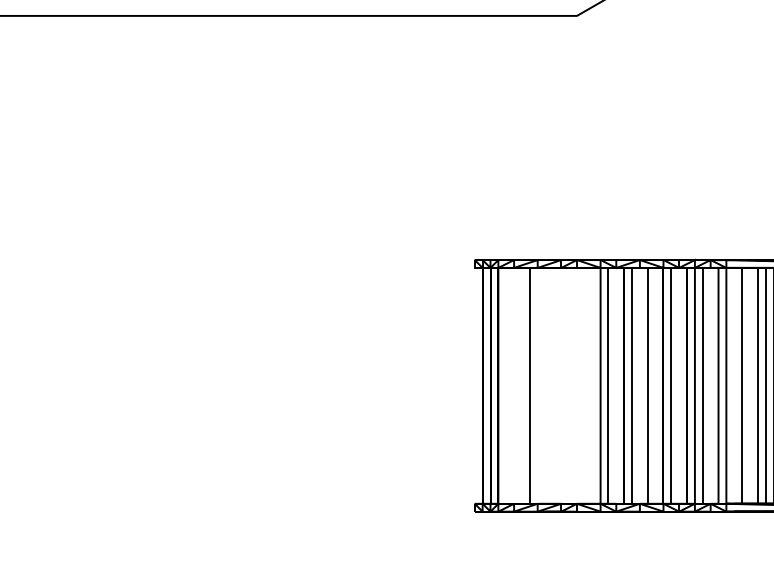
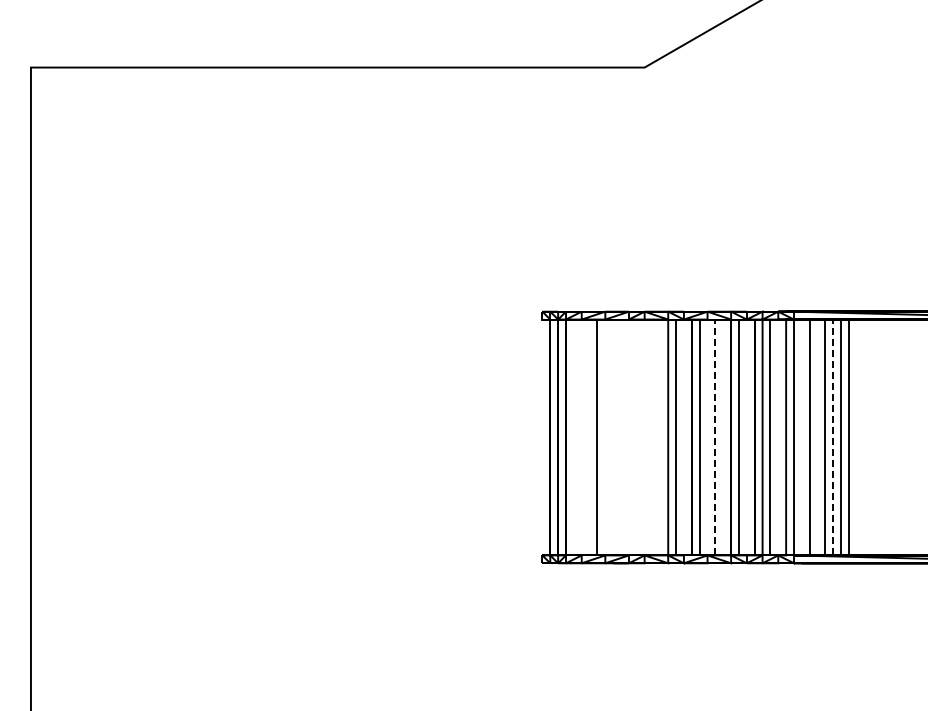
line: (647, 385) -> (715, 437), solid -> dashed
line: (765, 385) -> (833, 437), solid -> dashed

